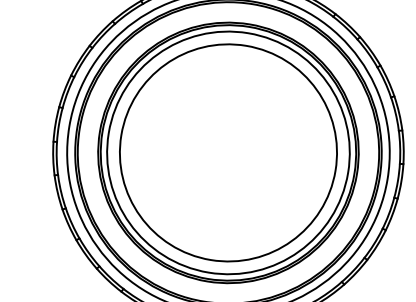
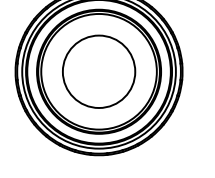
circle: (227, 152) -> (98, 71), size x0.7

